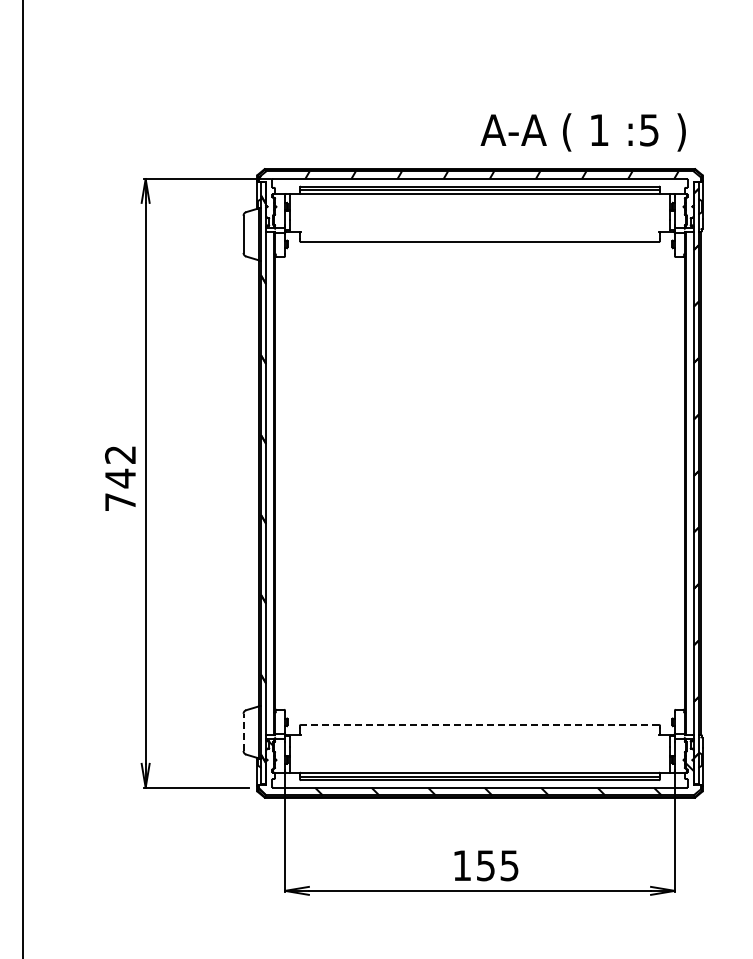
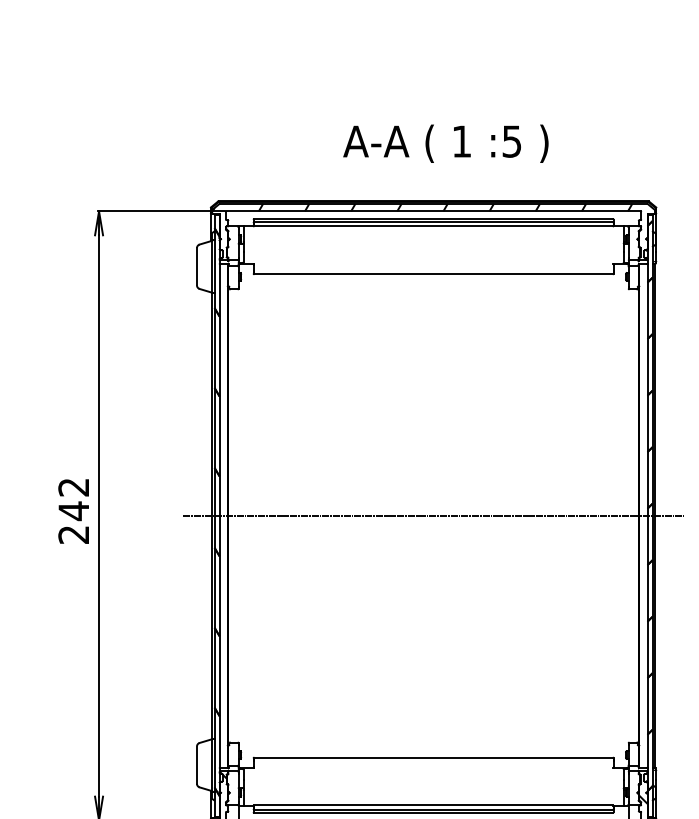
text: (582, 132) -> (445, 143), moved
line: (479, 483) -> (433, 516), added
text: (120, 502) -> (73, 535), 742 -> 242
line: (479, 724) -> (433, 757), dashed -> solid
line: (243, 732) -> (196, 765), dashed -> solid

